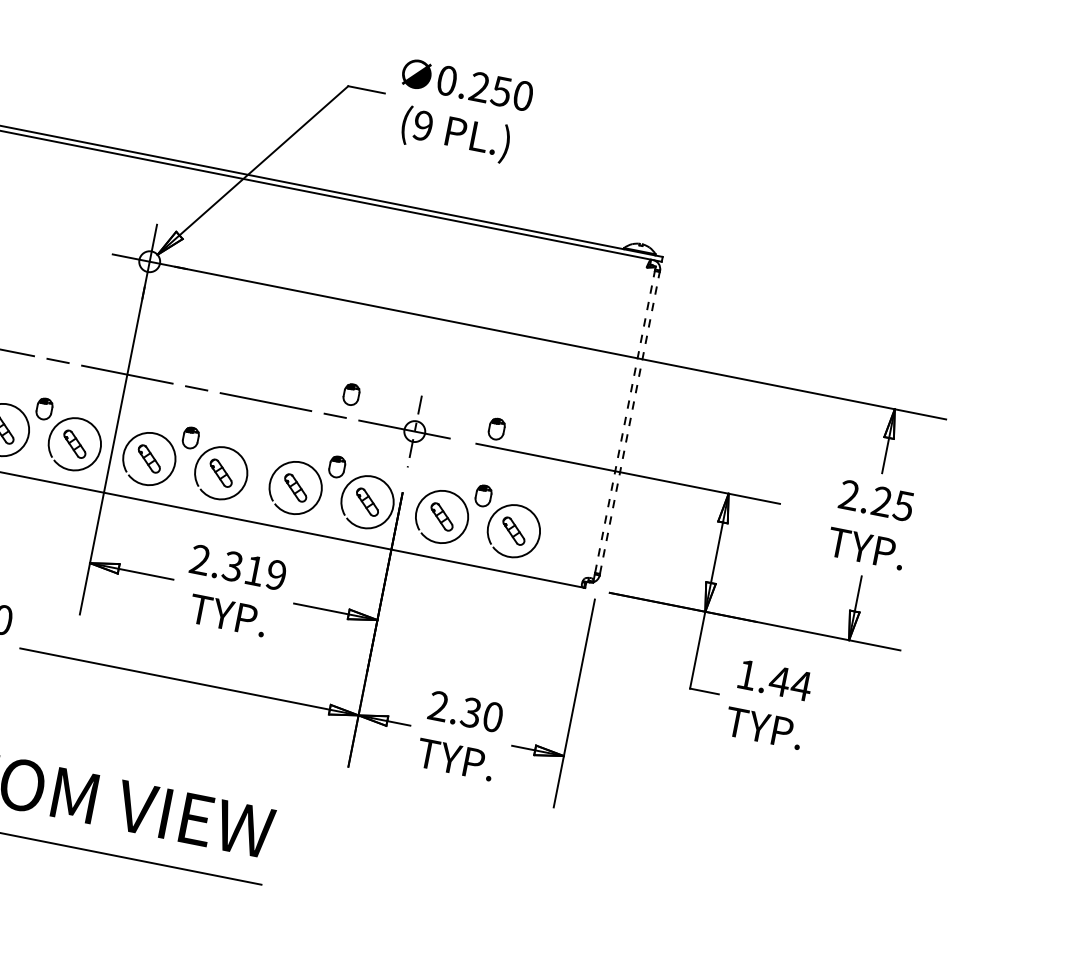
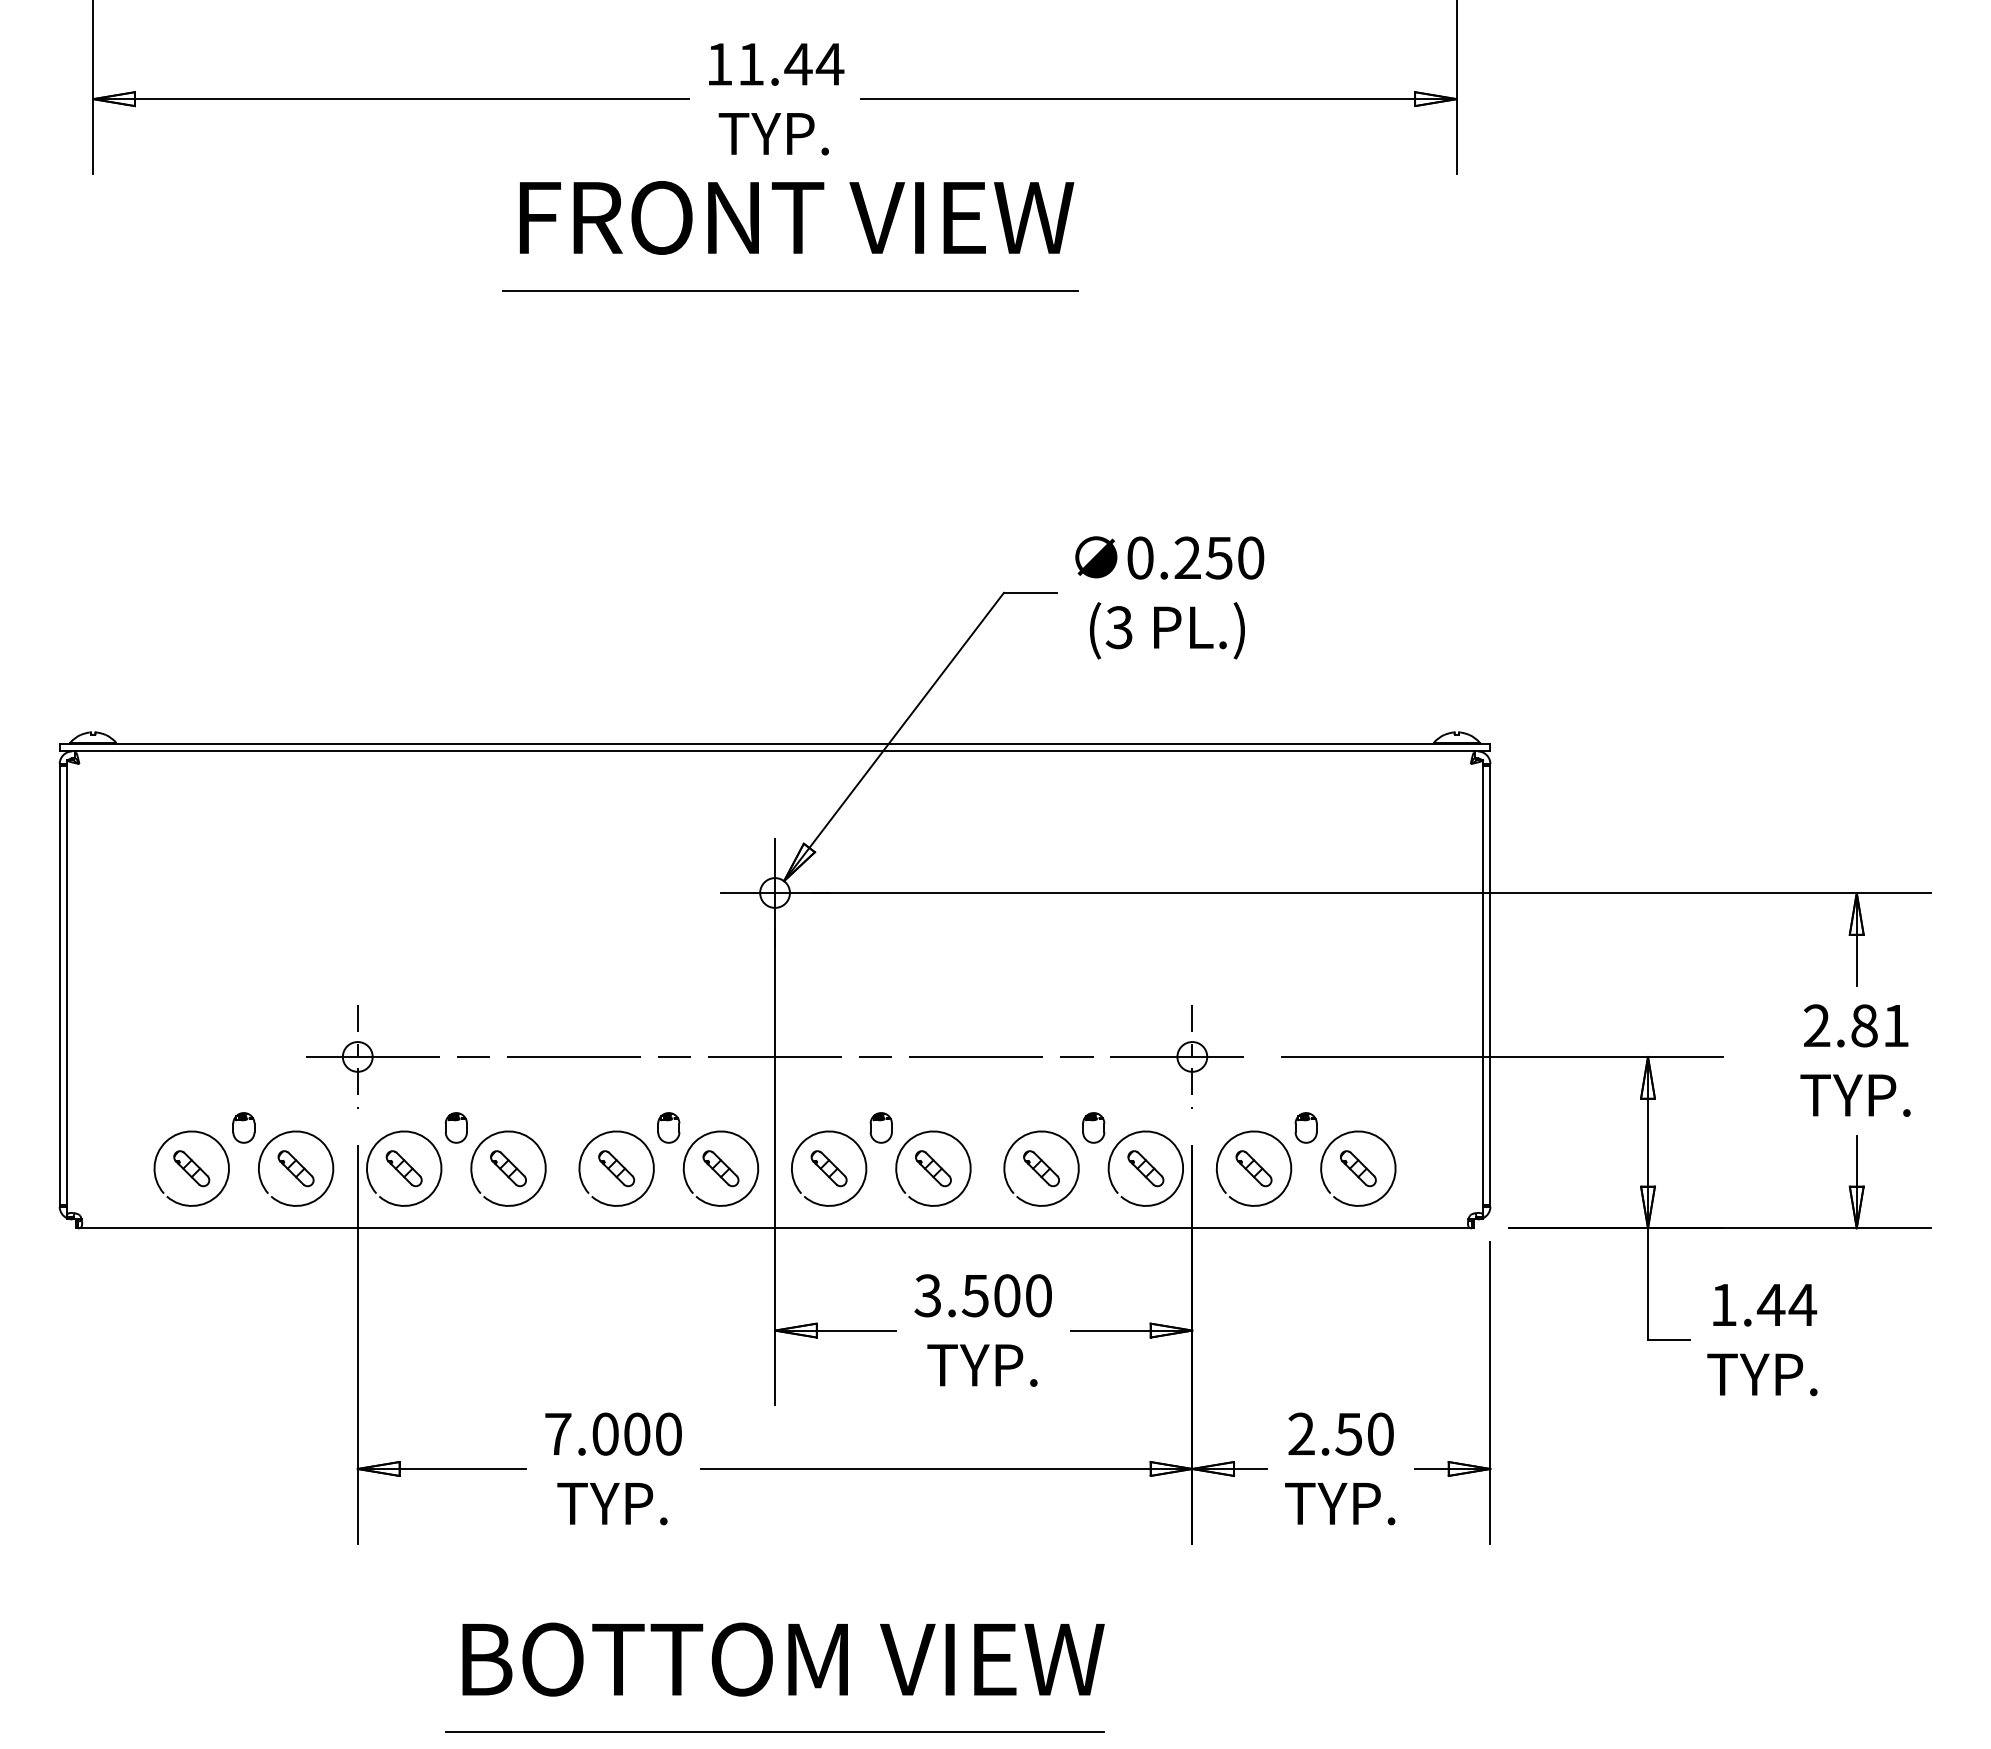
text: (422, 125) -> (1118, 627), (9 -> (3
part: (351, 394) -> (1093, 1022), removed
line: (625, 421) -> (1483, 984), dashed -> solid
line: (630, 422) -> (1490, 984), dashed -> solid
part: (496, 428) -> (1305, 1030), removed
text: (892, 503) -> (1879, 1025), 2.25 -> 2.81
text: (237, 567) -> (982, 1295), 2.319 -> 3.500
text: (471, 712) -> (1348, 1433), 2.30 -> 2.50

